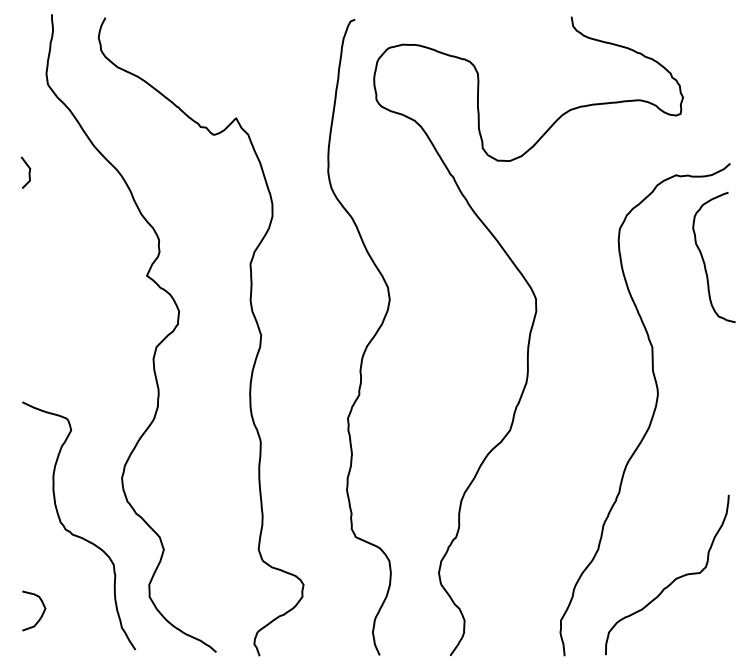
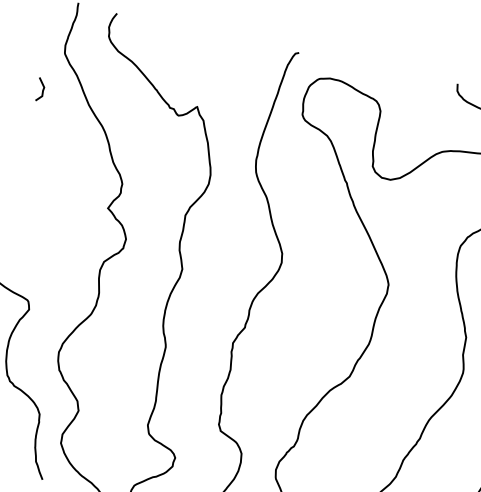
line: (28, 172) -> (42, 89), moved

